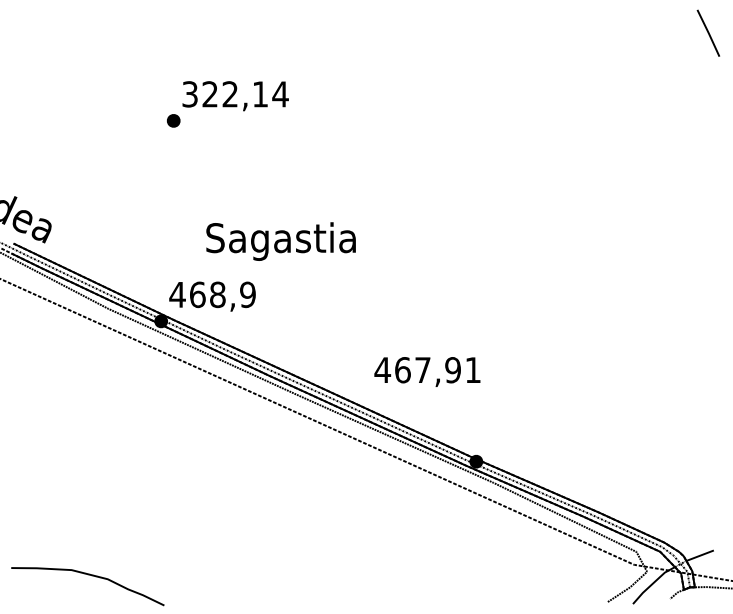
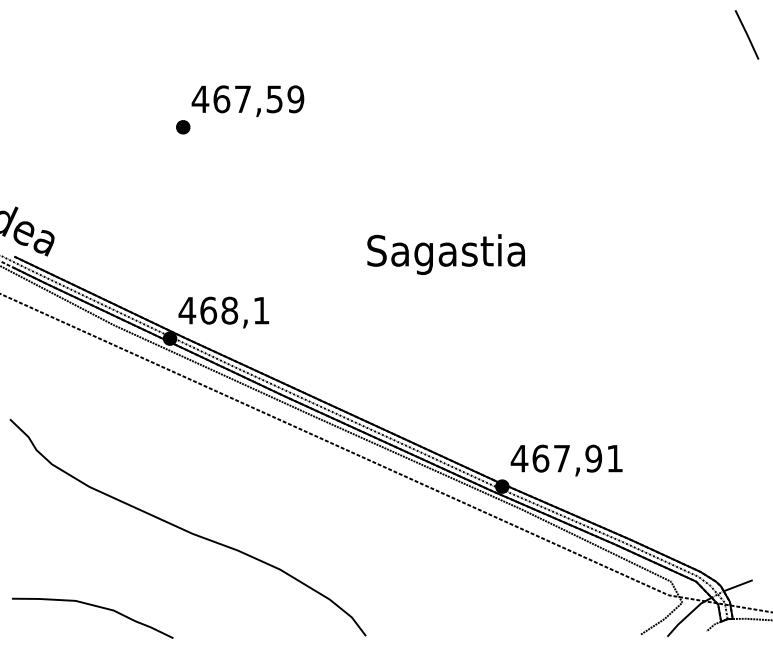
text: (234, 94) -> (247, 99), 322,14 -> 467,59
text: (280, 241) -> (445, 254), moved
text: (247, 294) -> (261, 310), 468,9 -> 468,1
text: (427, 371) -> (566, 460), moved
curve: (176, 502) -> (186, 529), added

